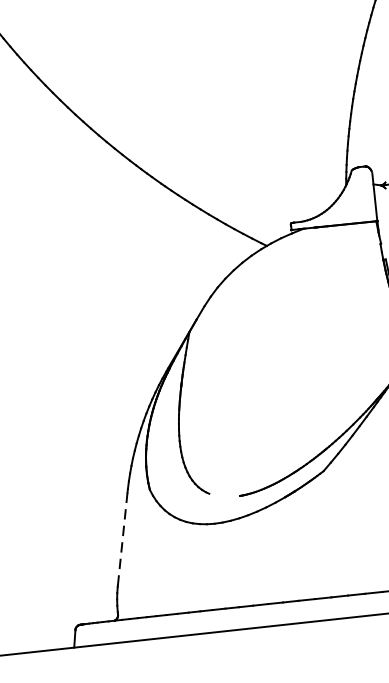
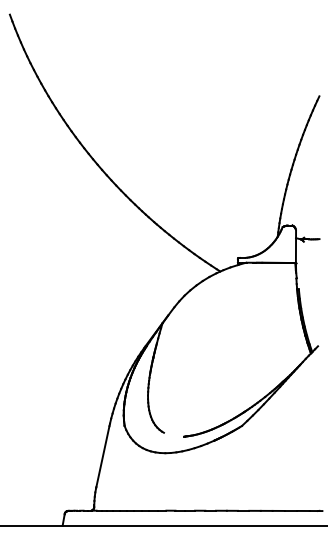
line: (122, 540) -> (102, 457), dashed -> solid

